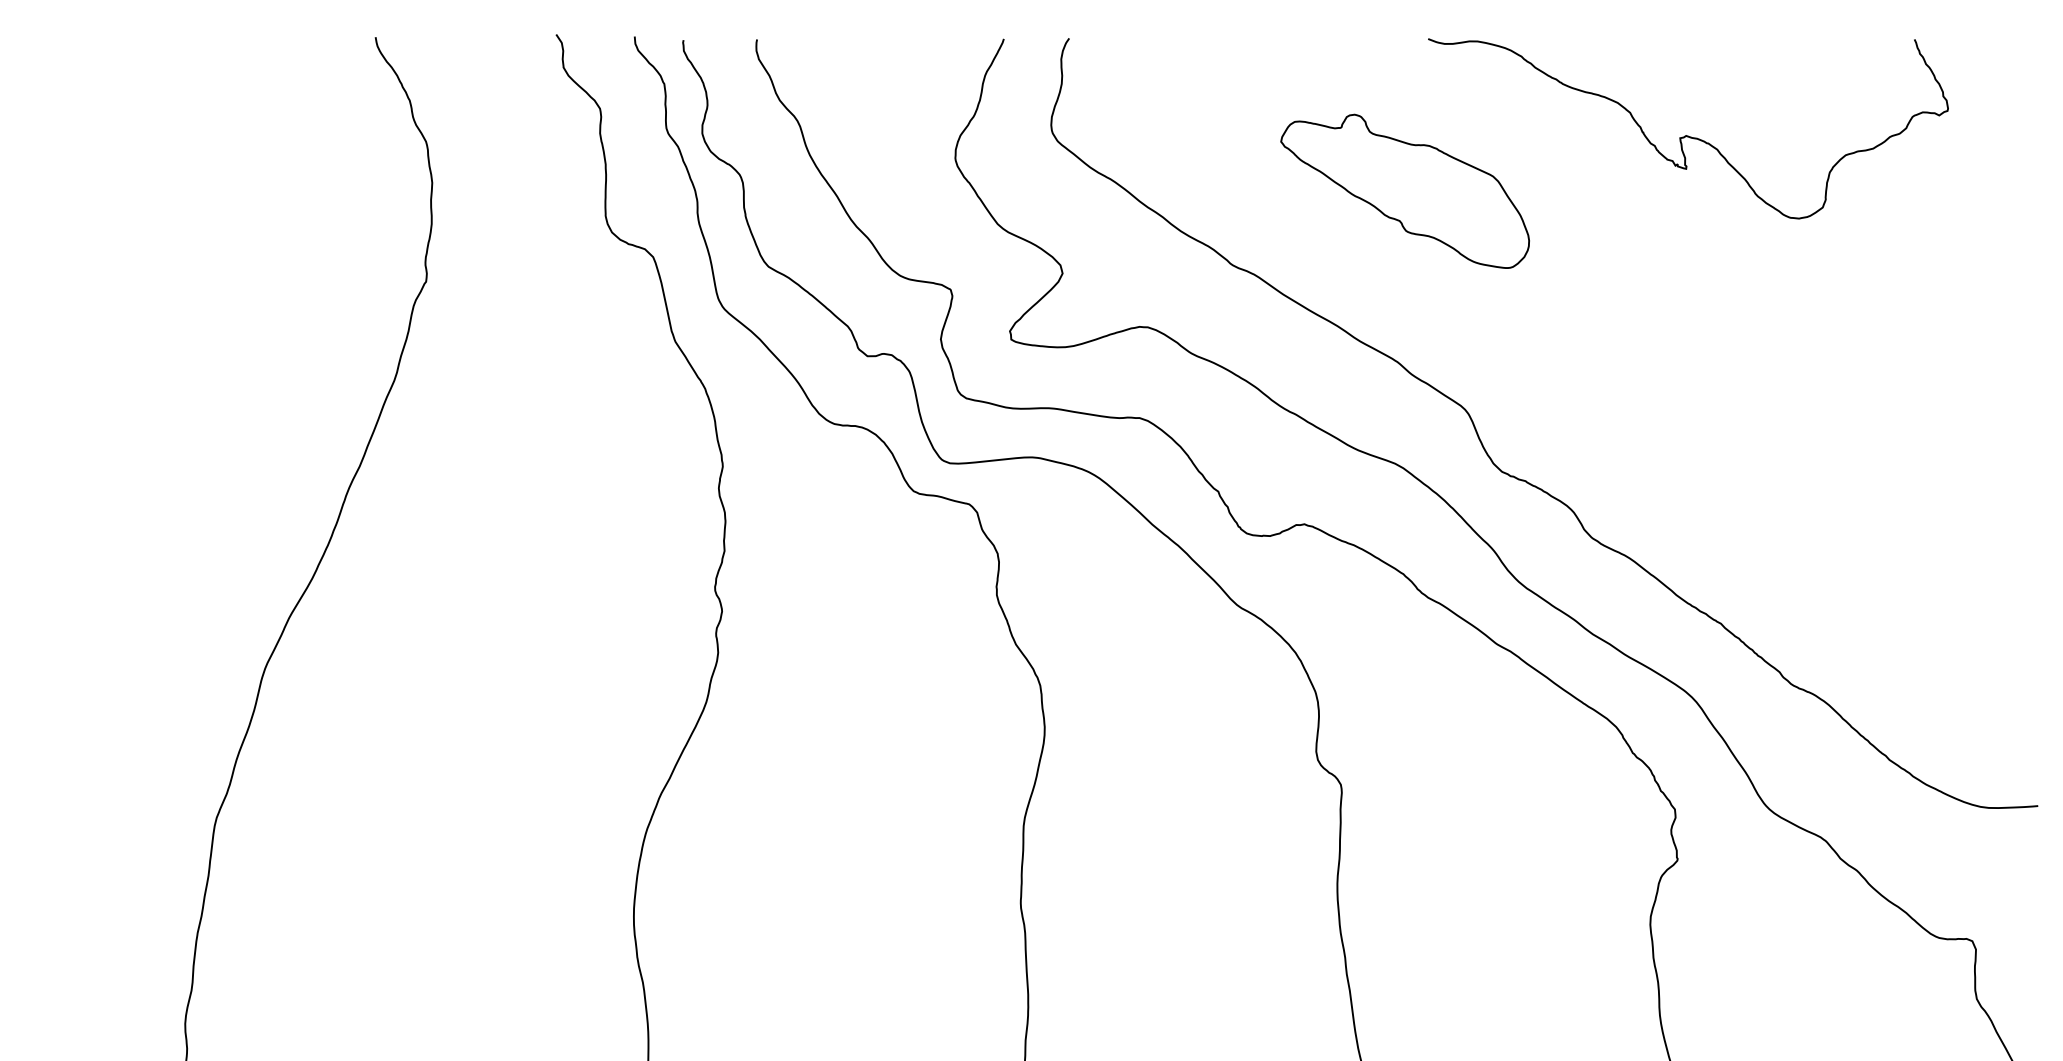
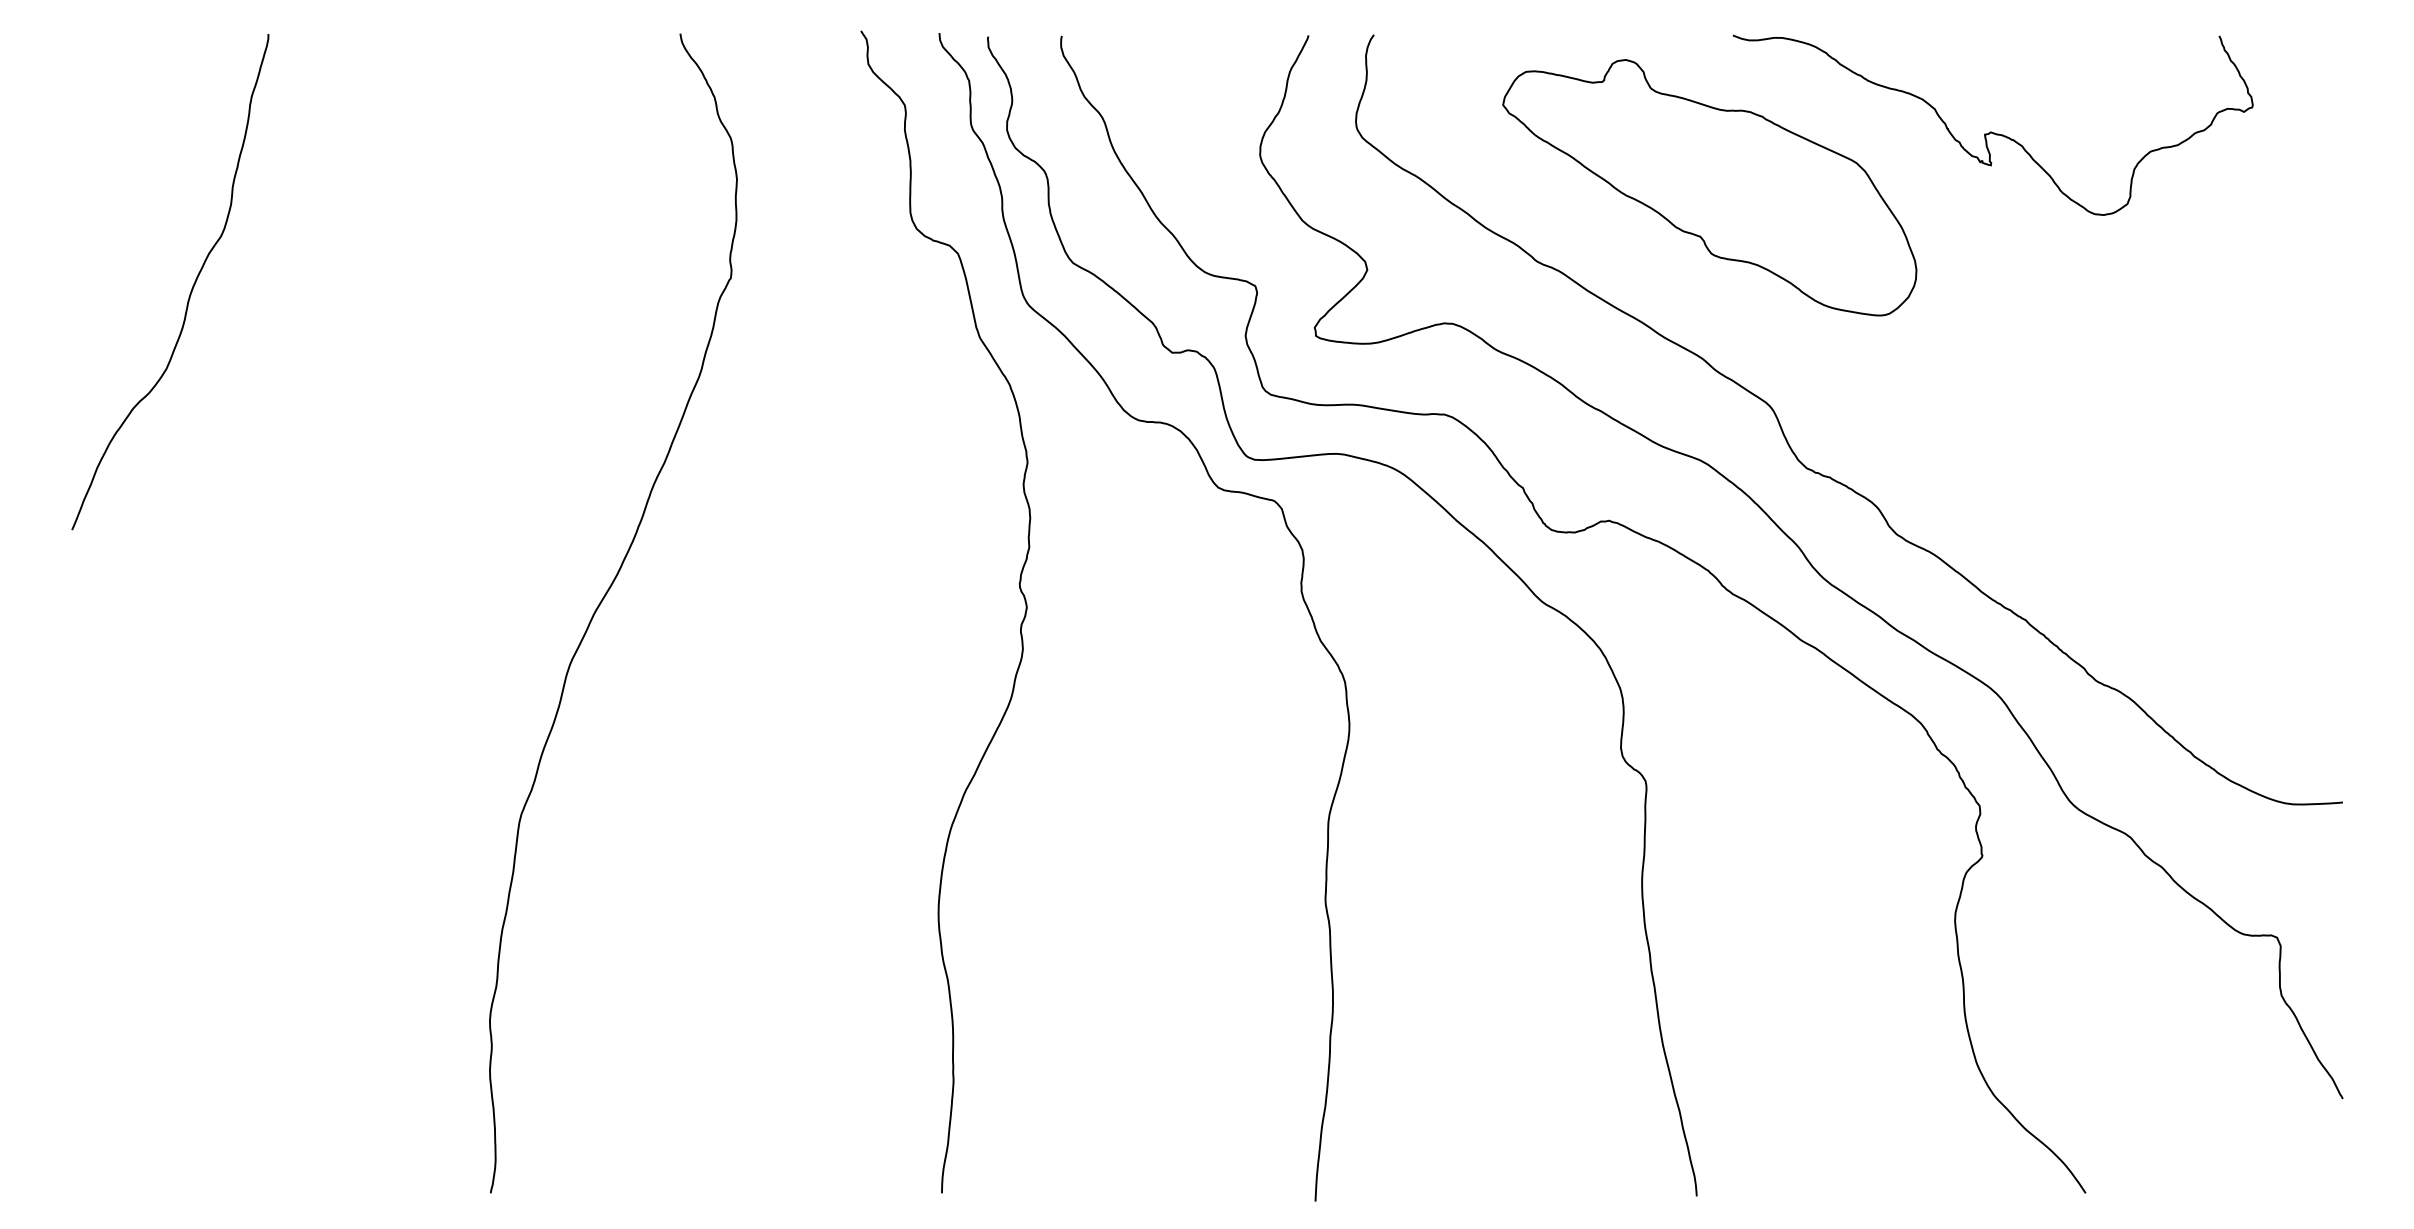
part: (1404, 191) -> (1709, 187), size x1.67

